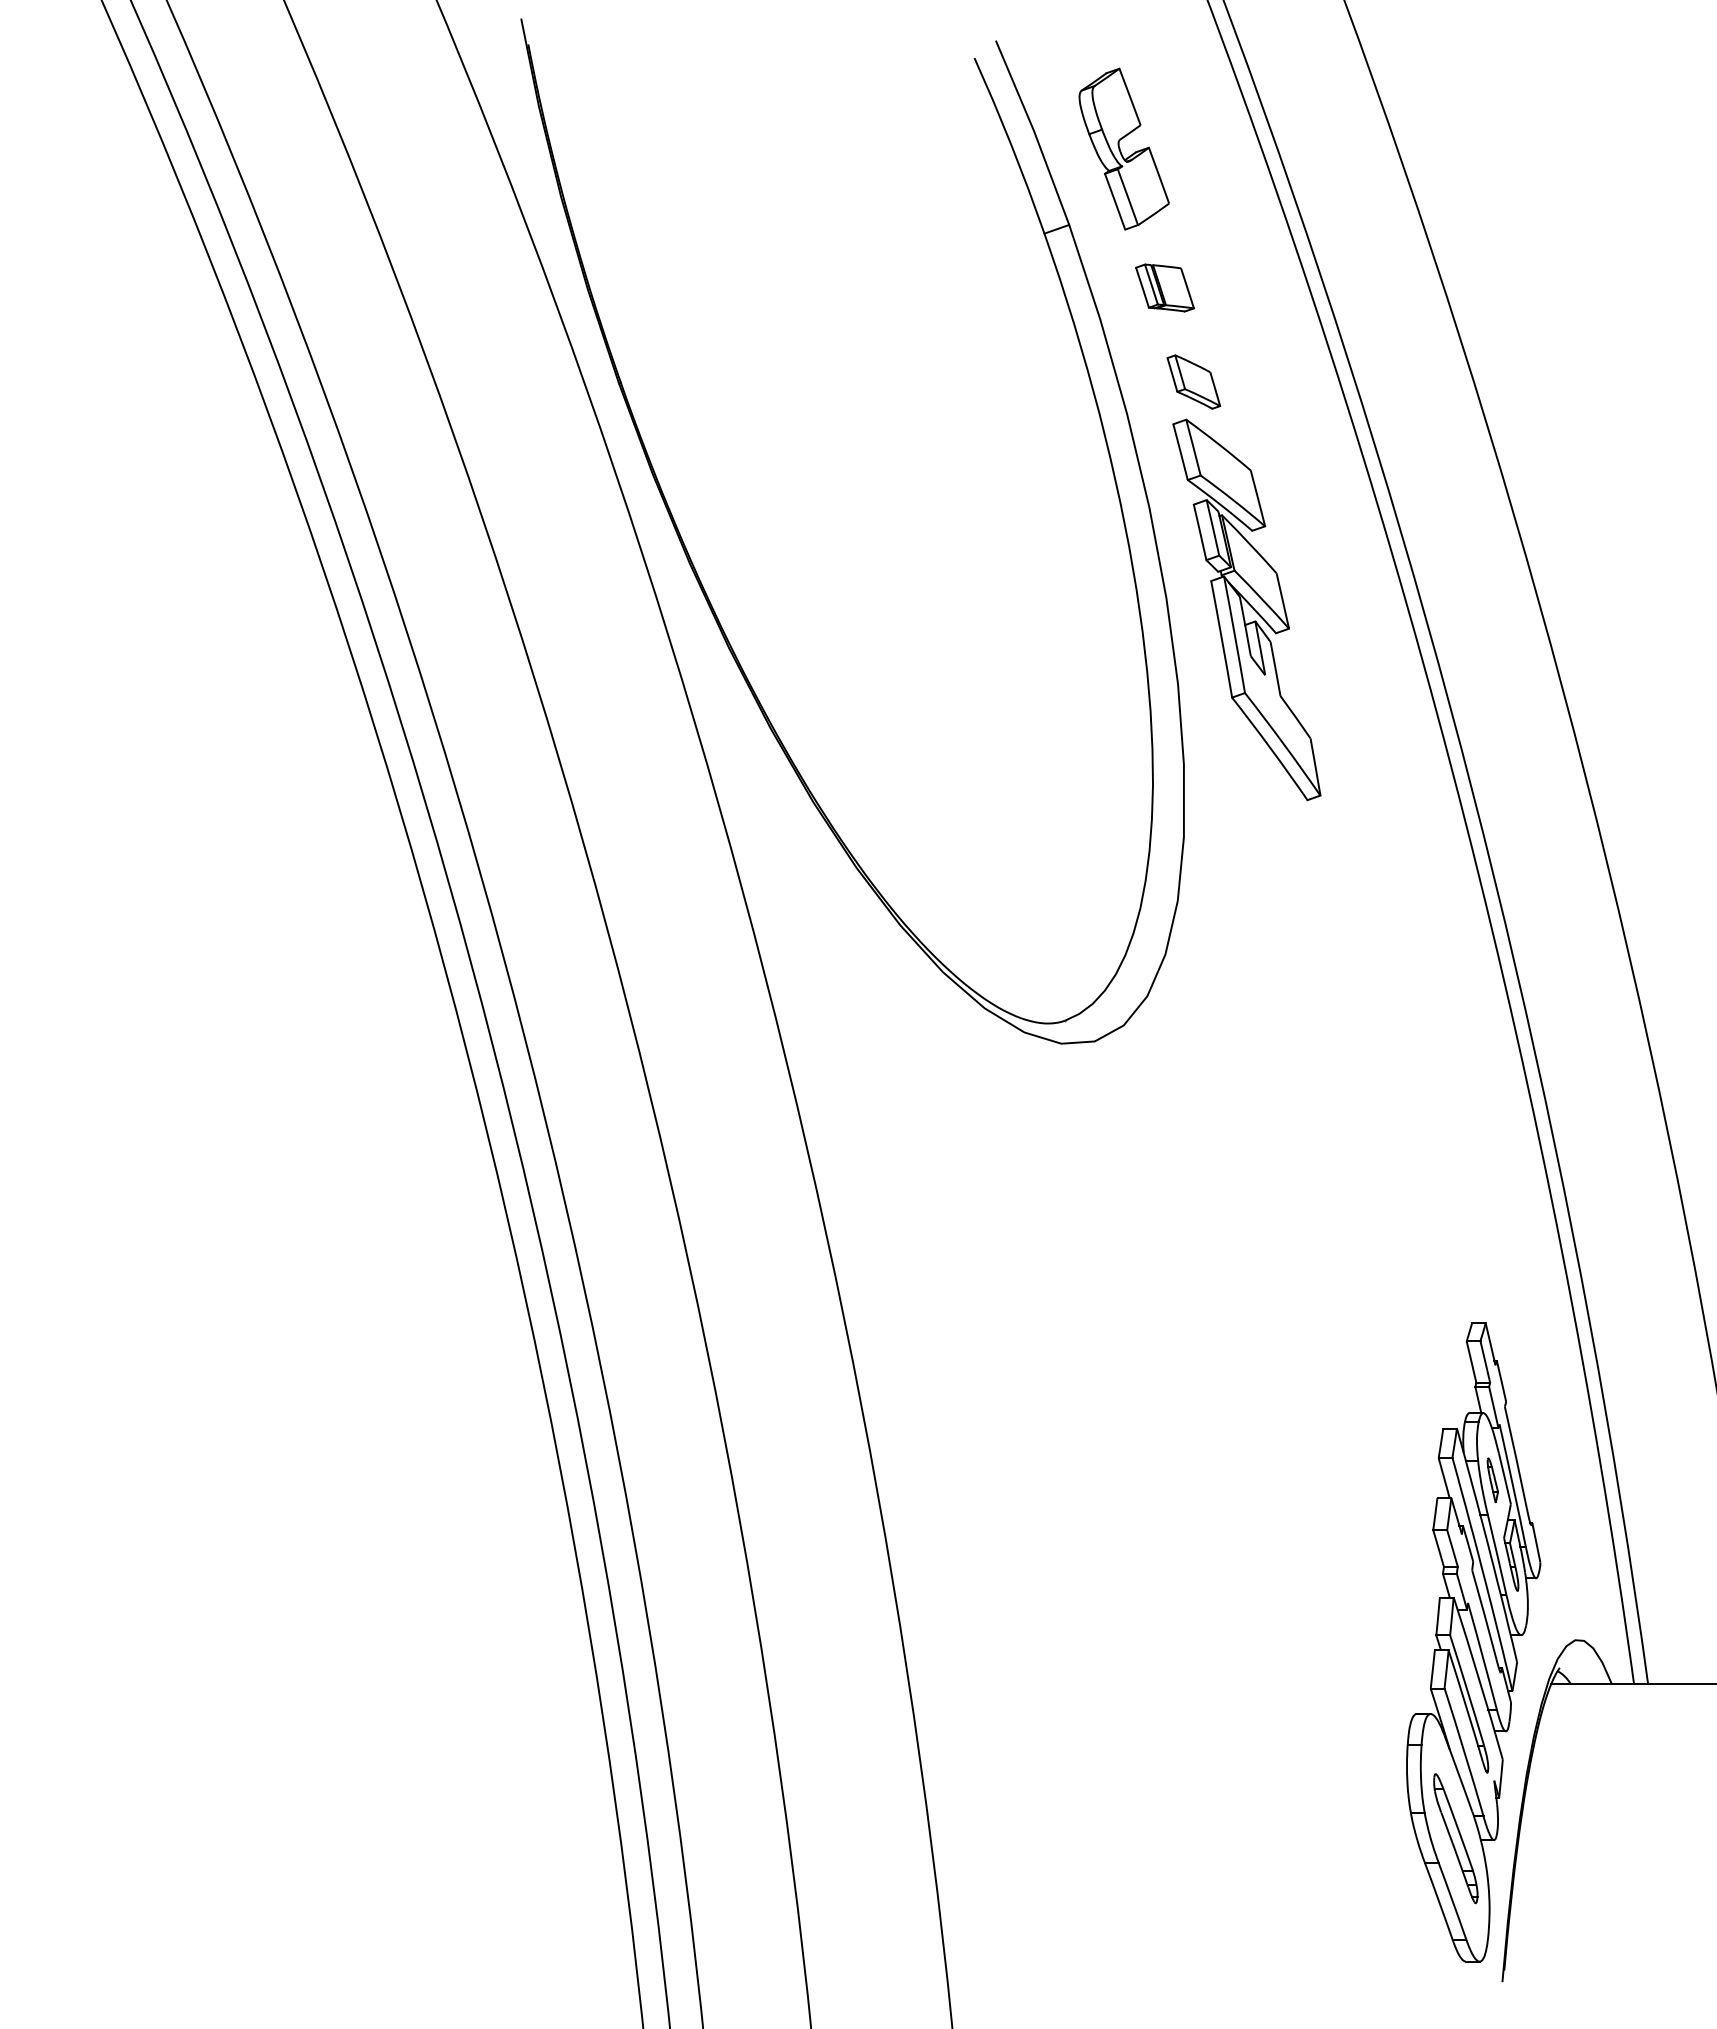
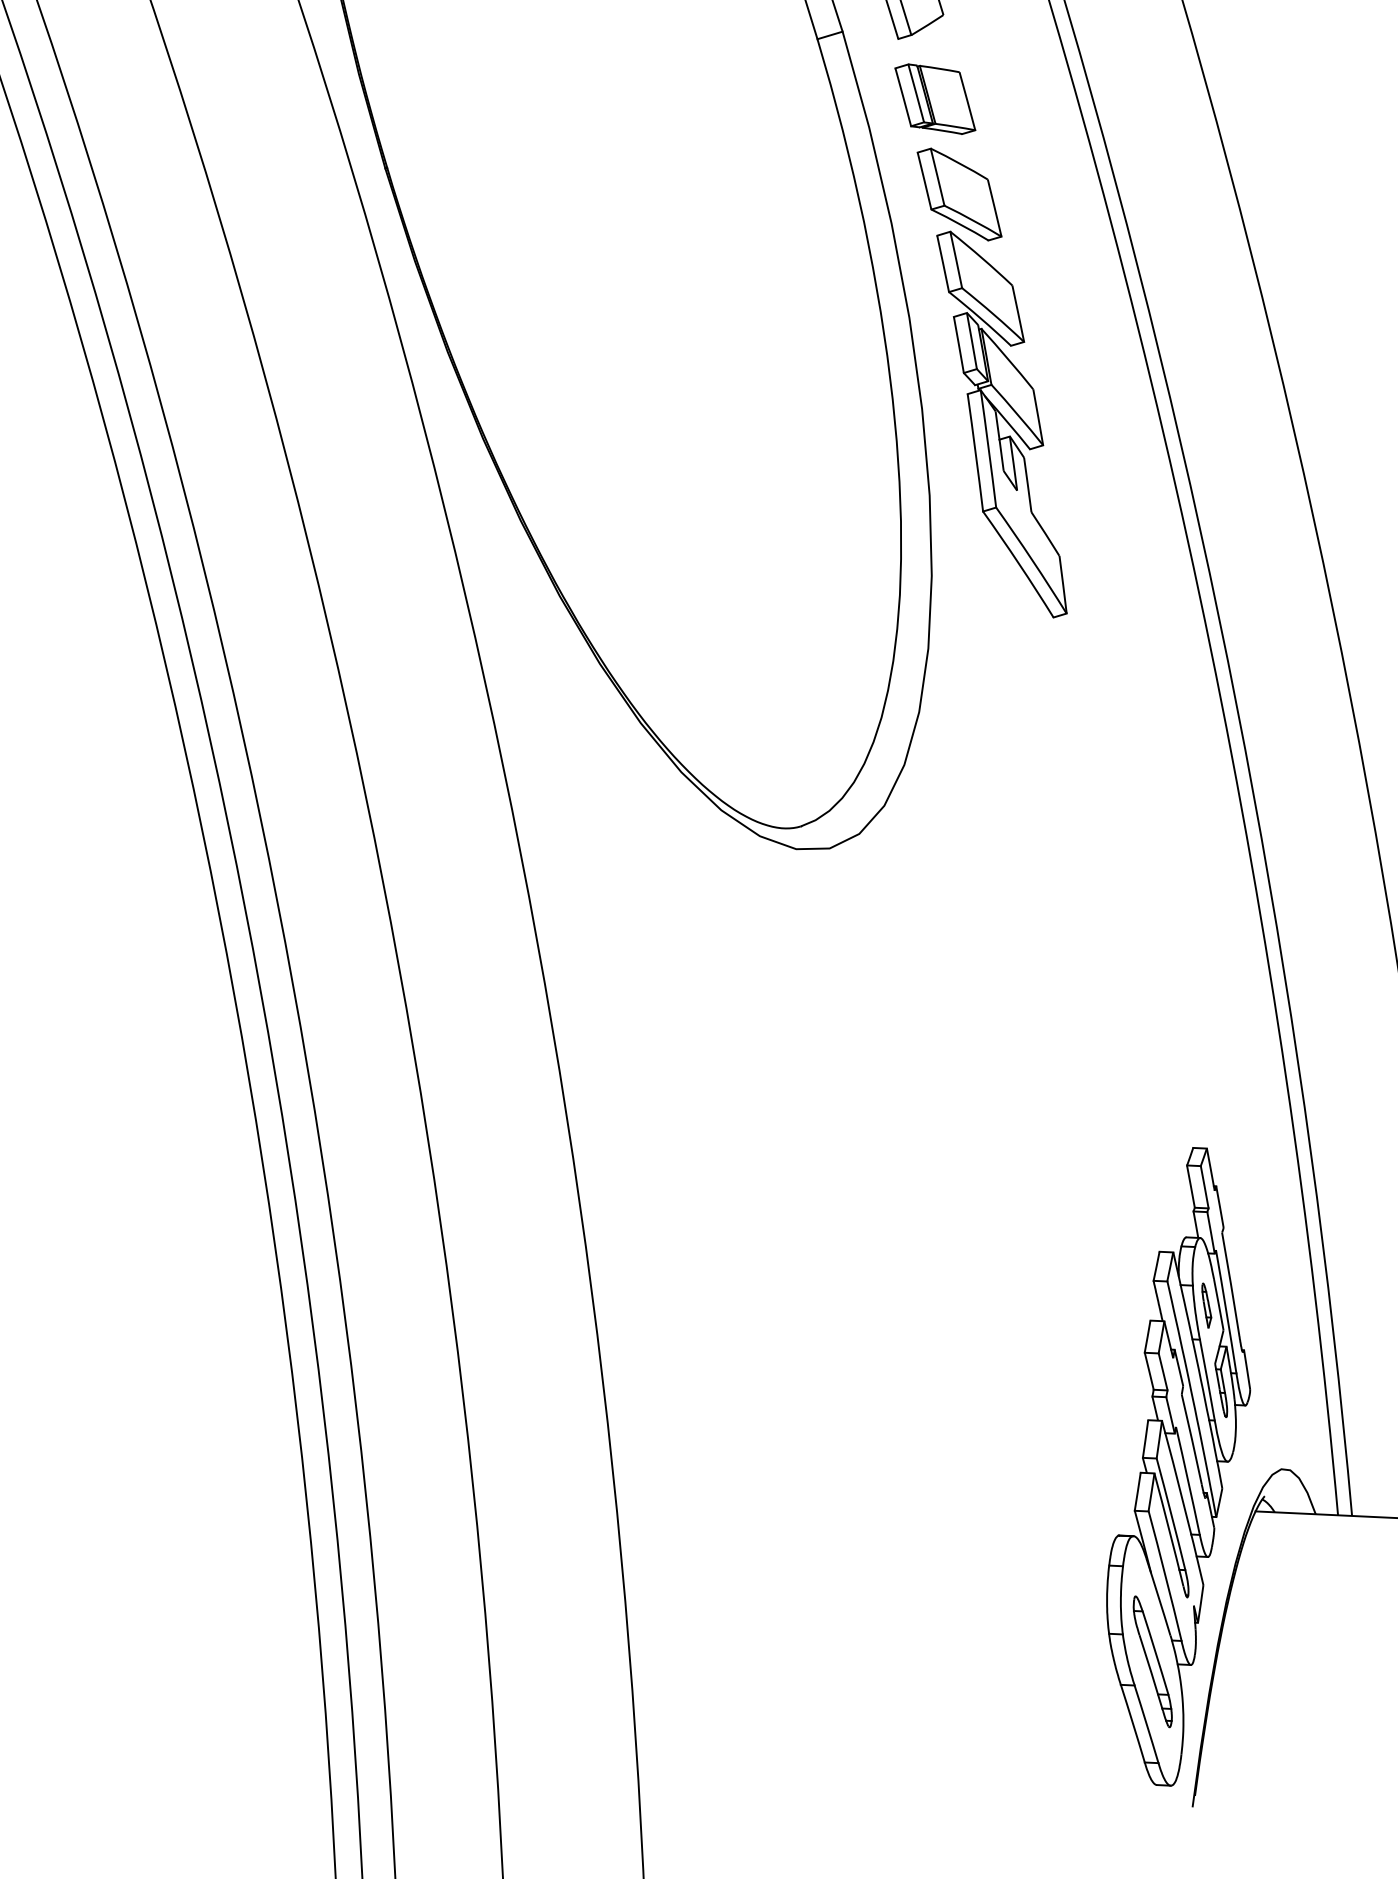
part: (1164, 287) -> (934, 98), size x1.43
part: (1193, 381) -> (959, 193), size x1.67

